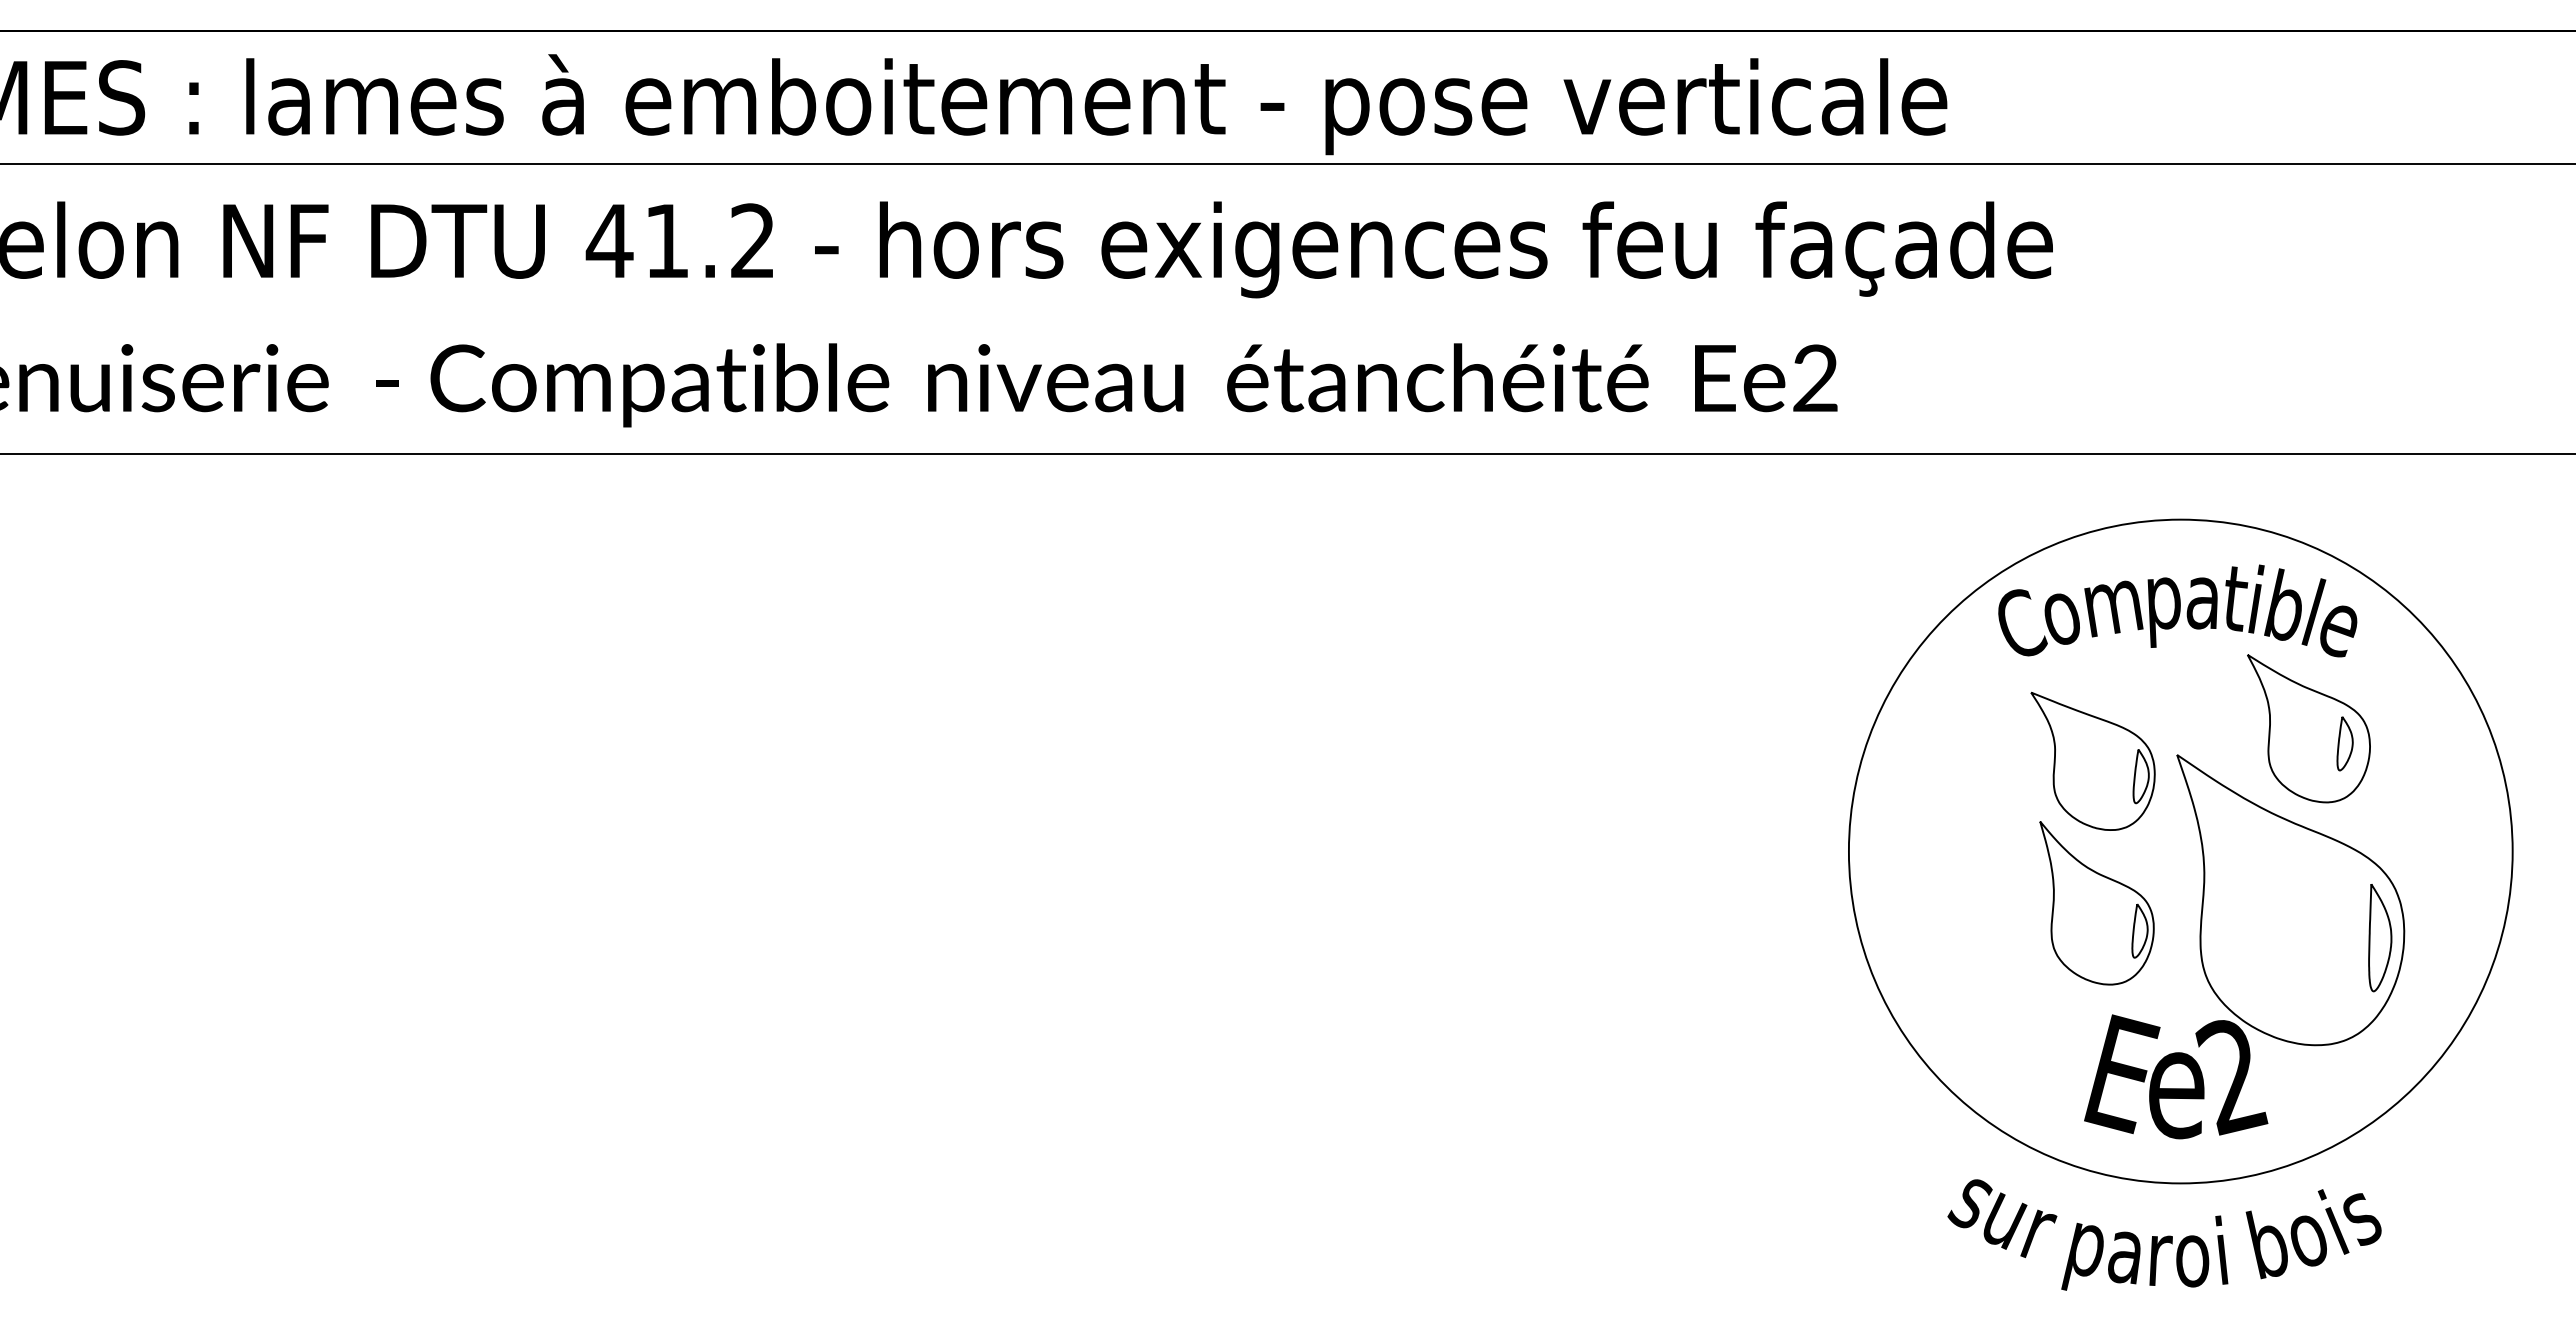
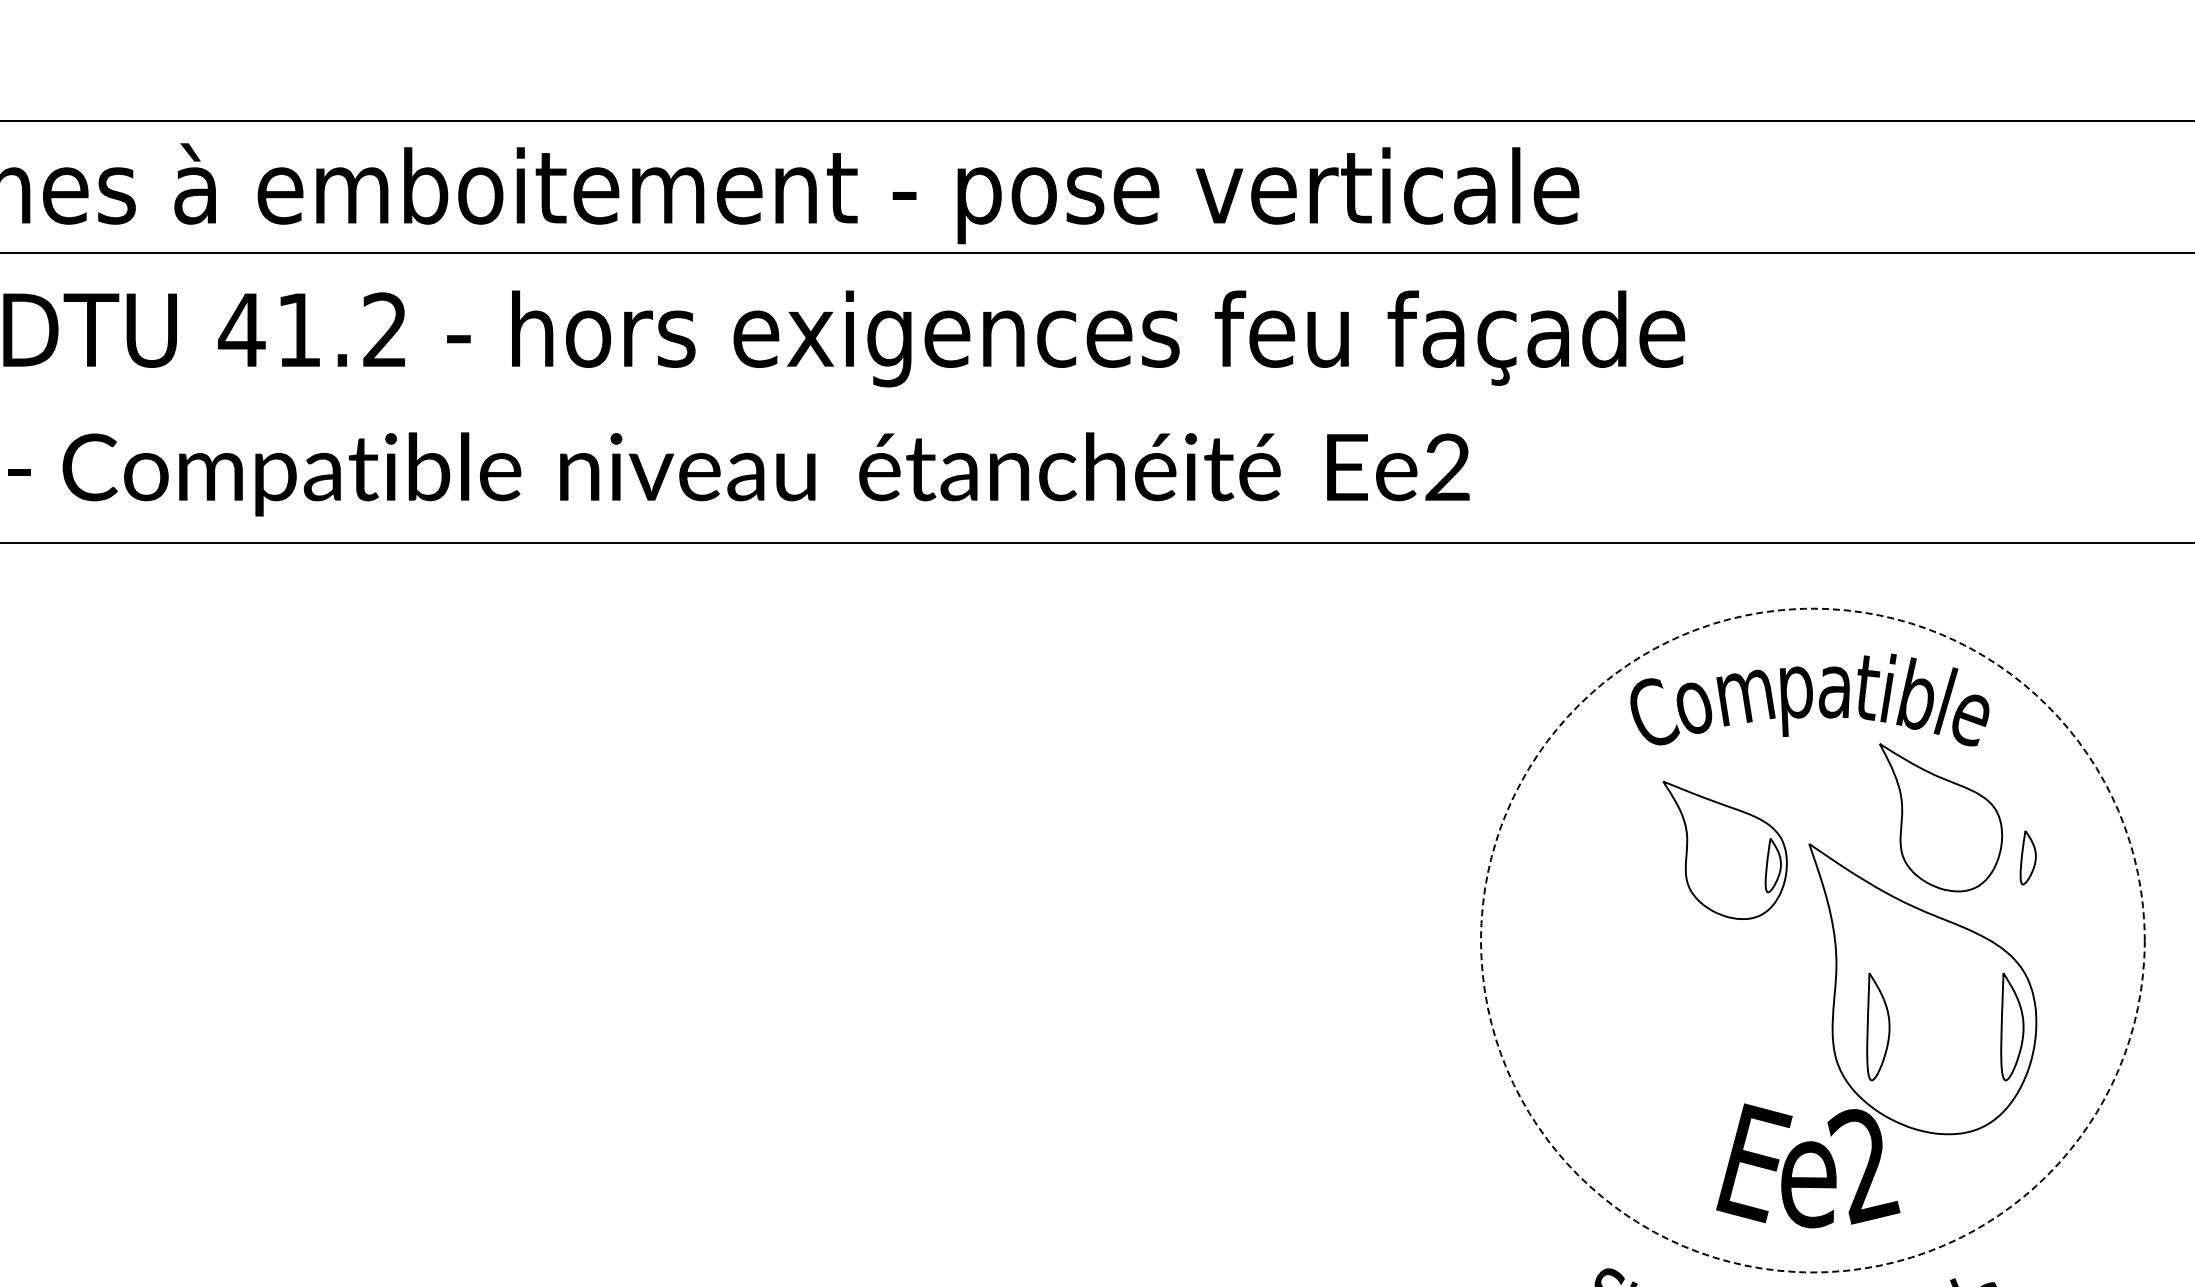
part: (2344, 743) -> (2027, 857), moved
circle: (2180, 851) -> (1812, 940), solid -> dashed
part: (2096, 903) -> (1728, 992), removed
part: (2246, 938) -> (1878, 1027), added

